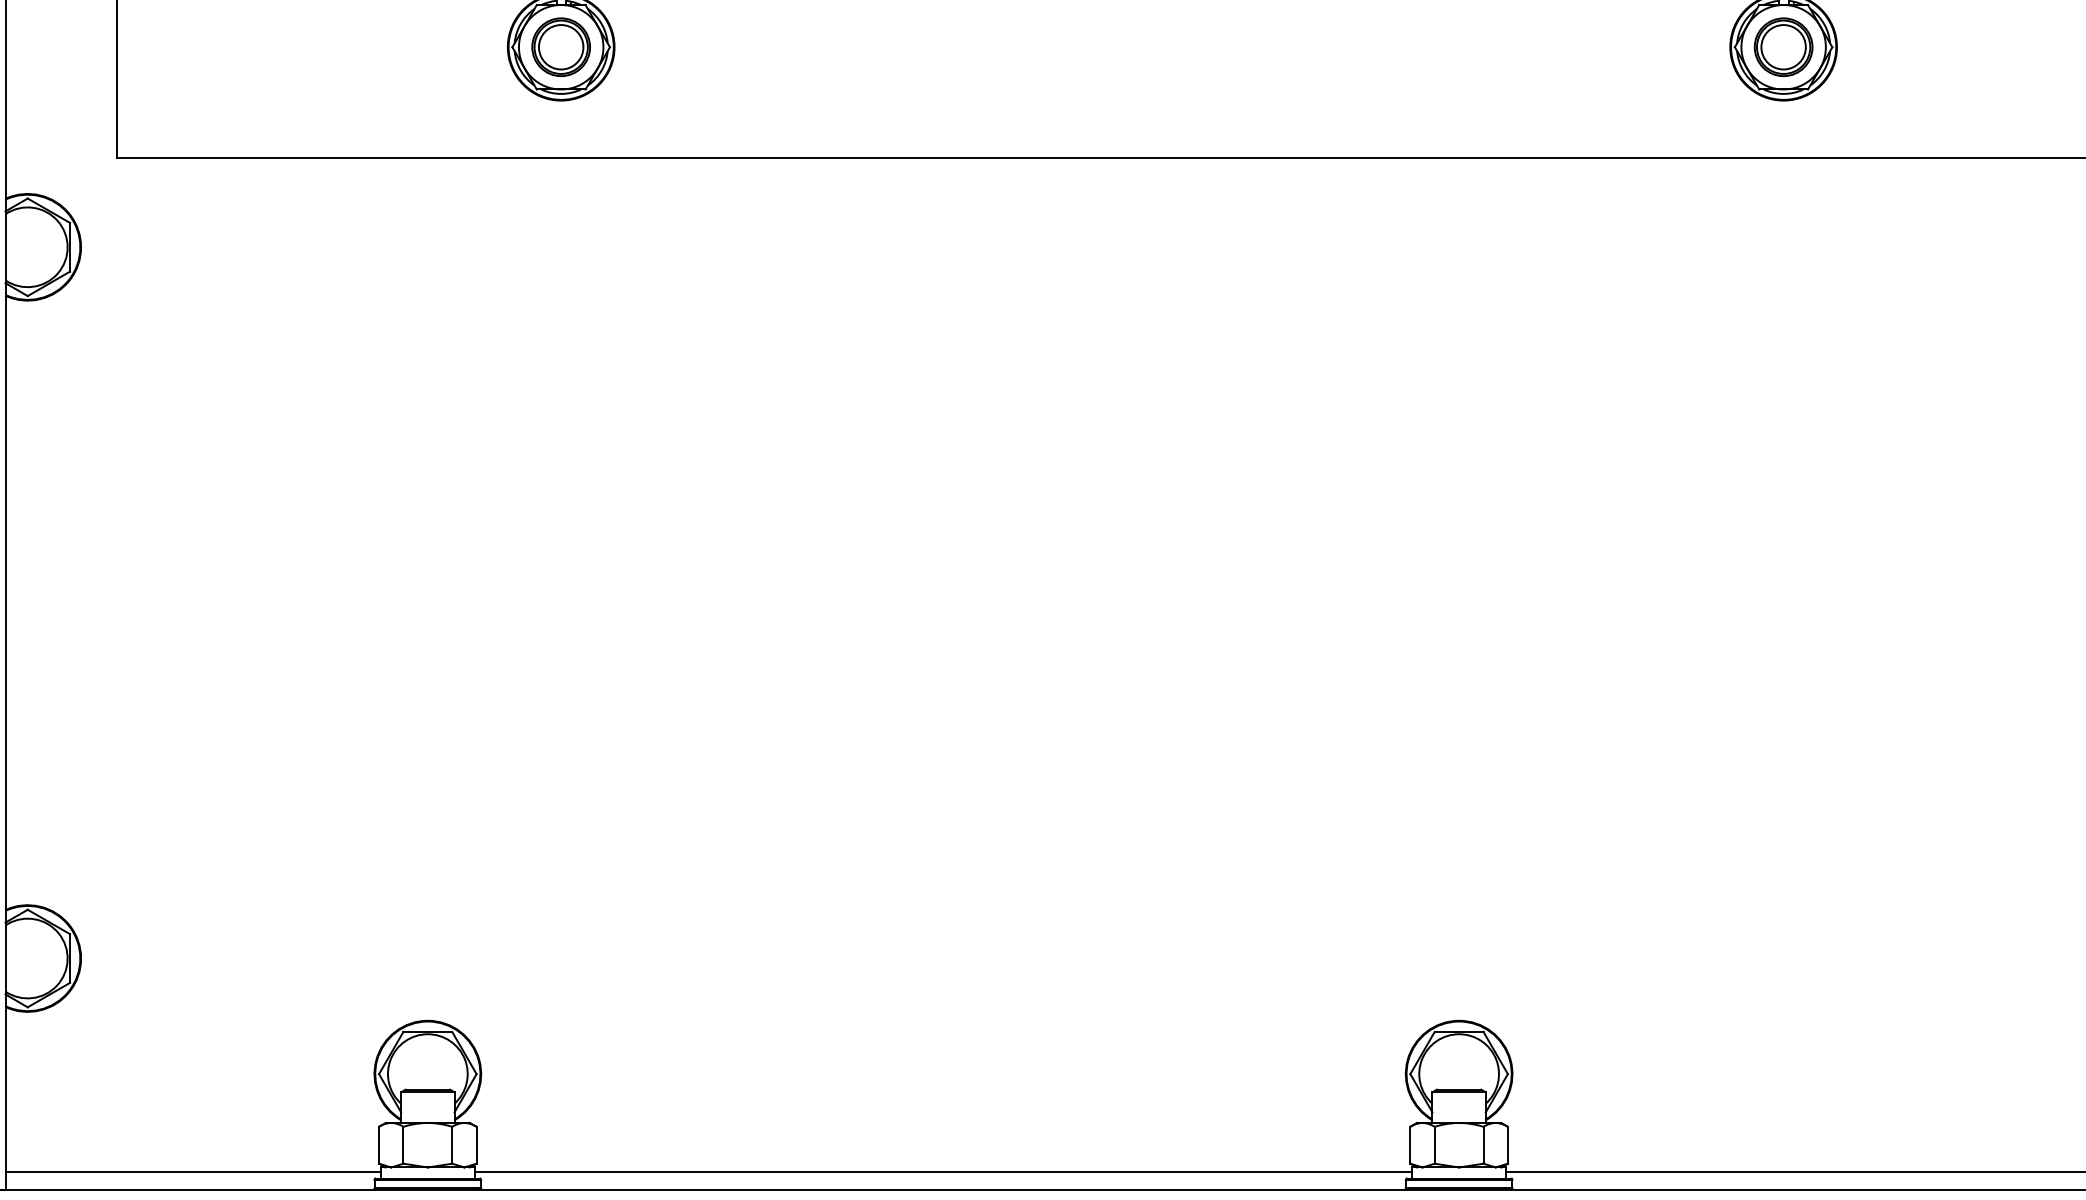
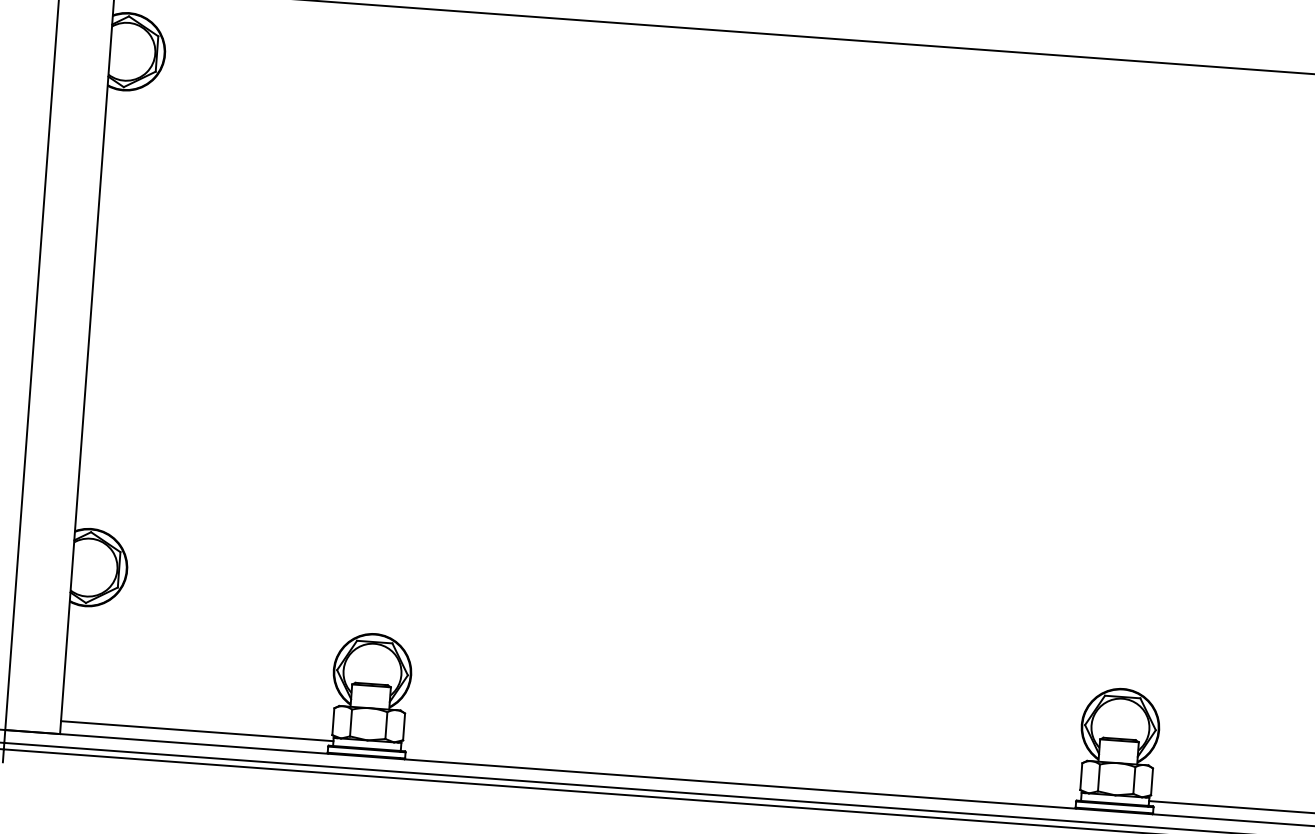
line: (943, 1171) -> (741, 770), removed

